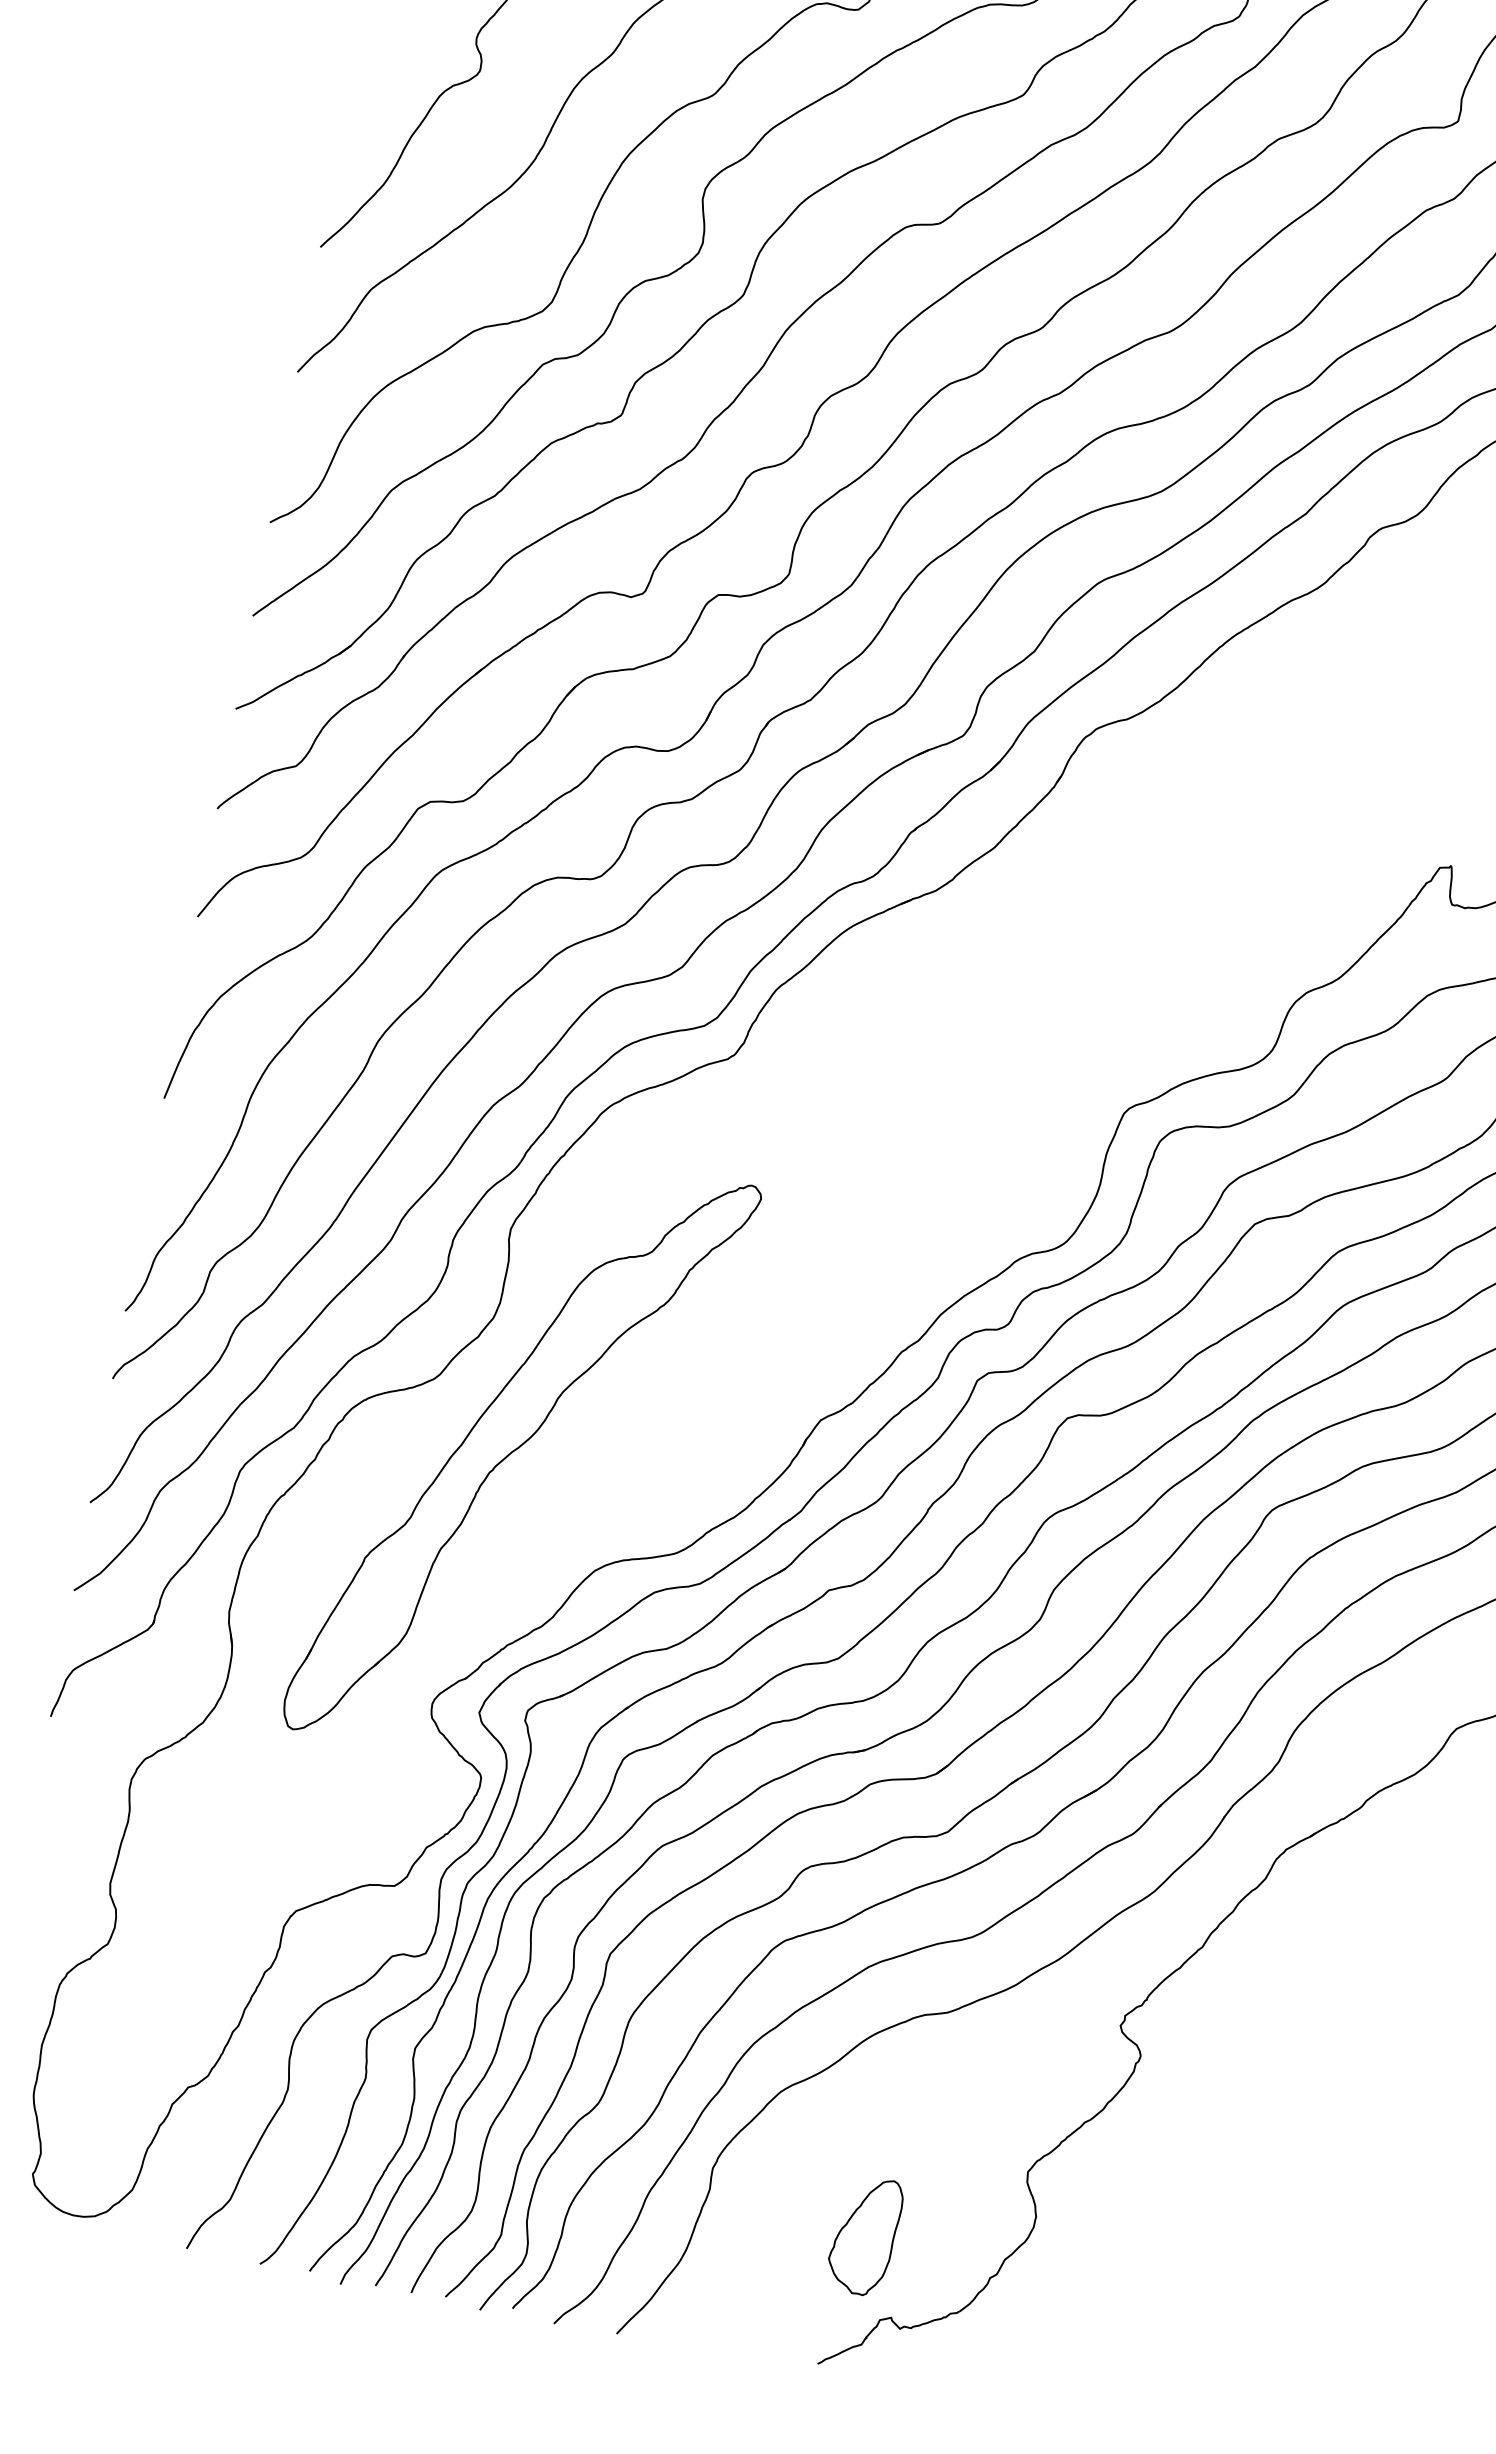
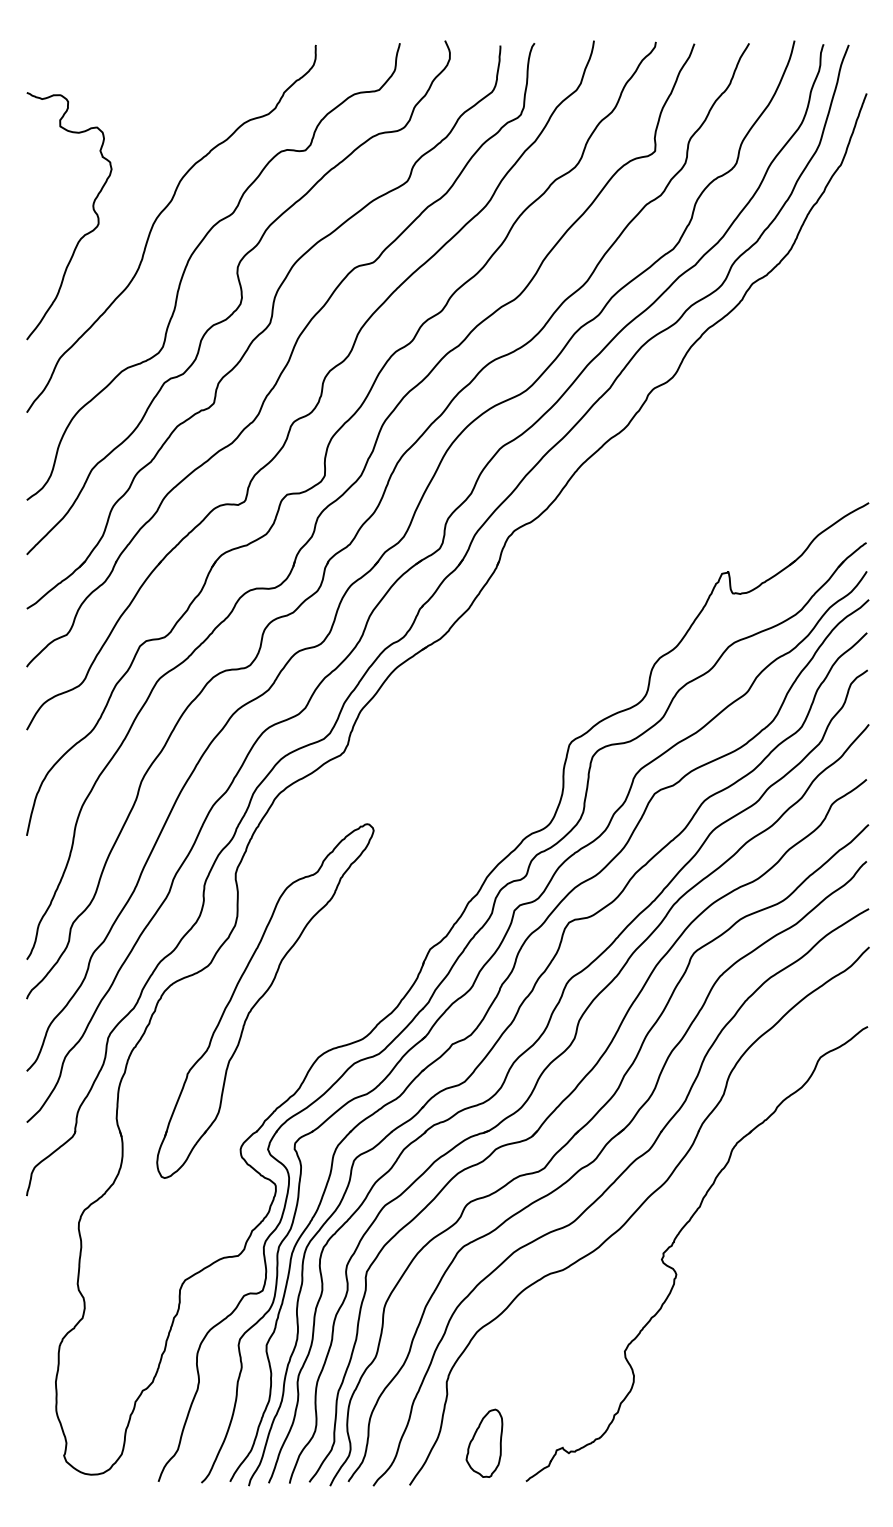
part: (865, 2234) -> (484, 1442), moved

